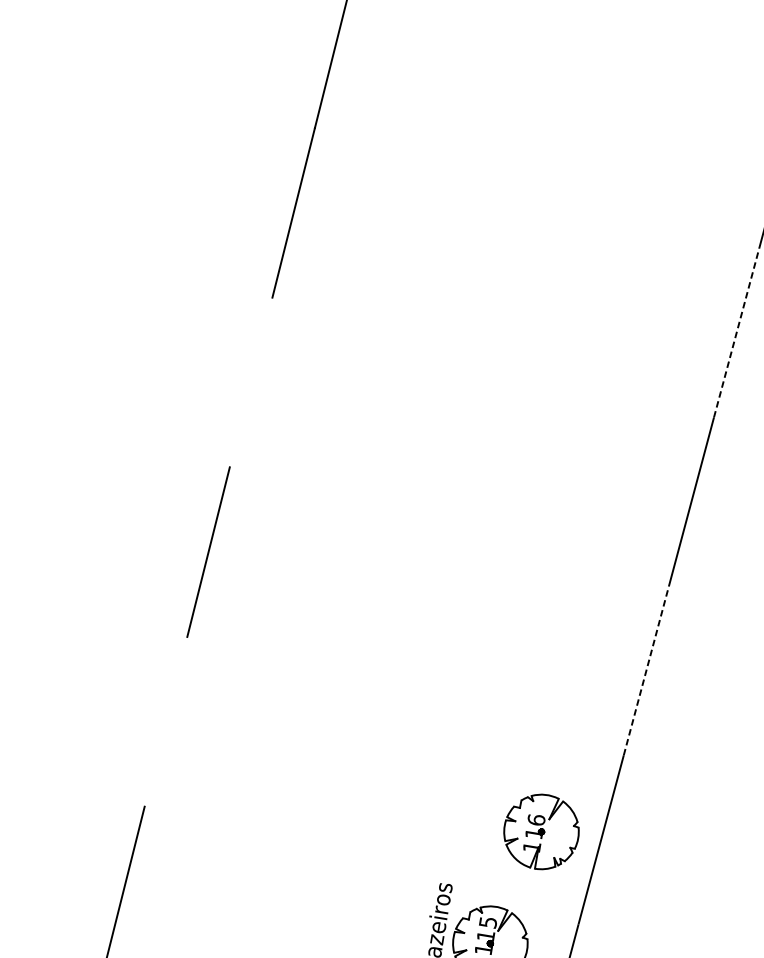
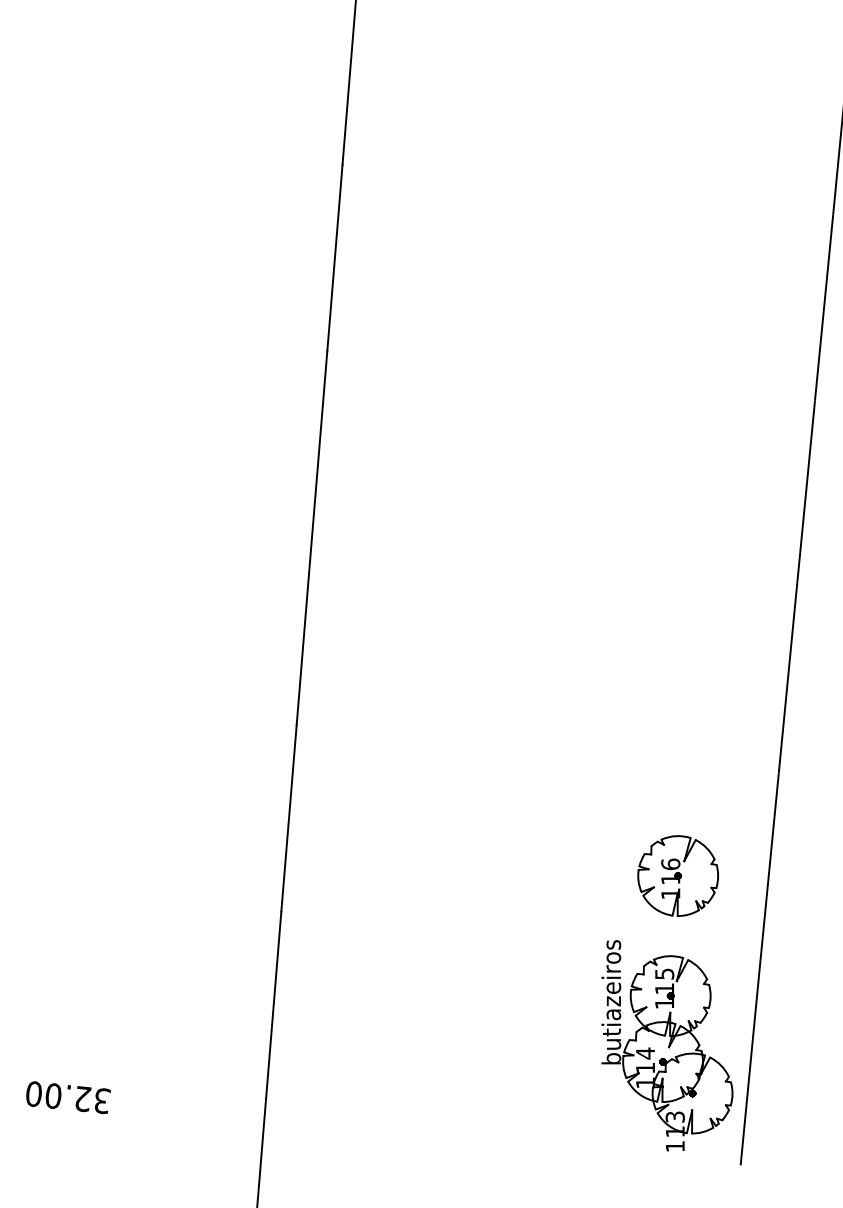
line: (736, 333) -> (824, 307), dashed -> solid
line: (251, 382) -> (319, 444), added
line: (646, 670) -> (787, 680), dashed -> solid
line: (165, 720) -> (288, 817), added
part: (540, 831) -> (677, 875), moved

